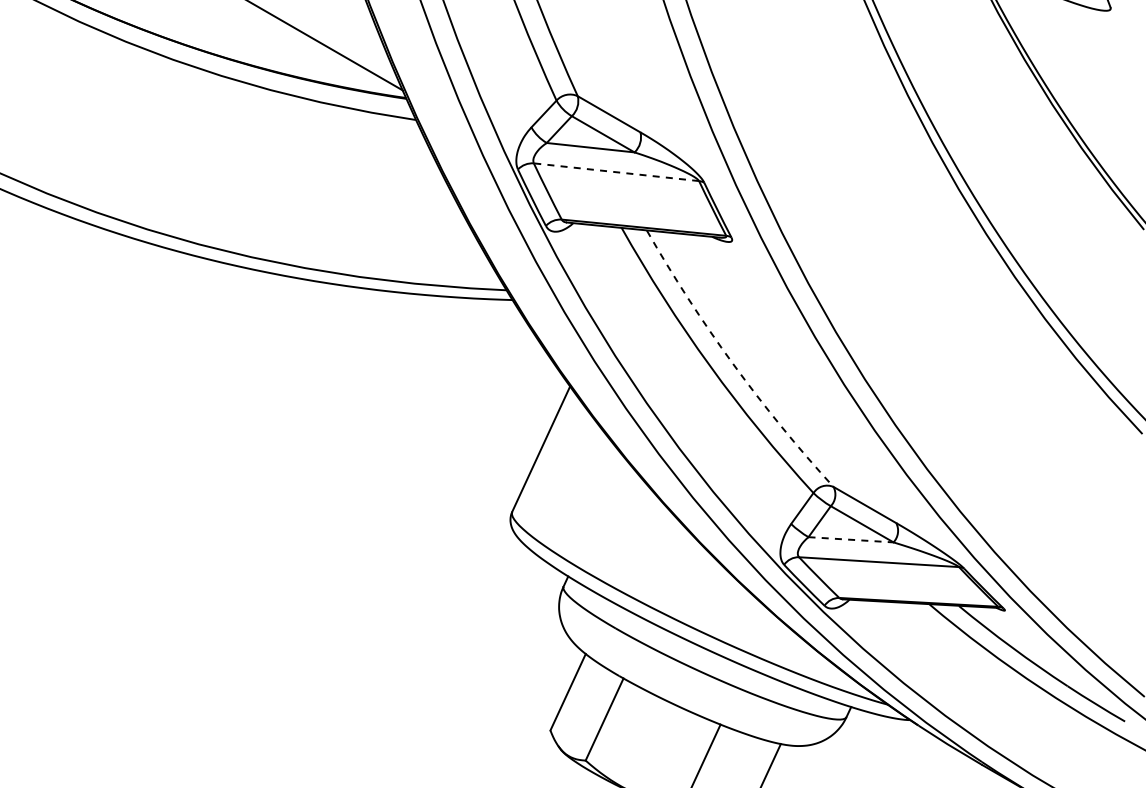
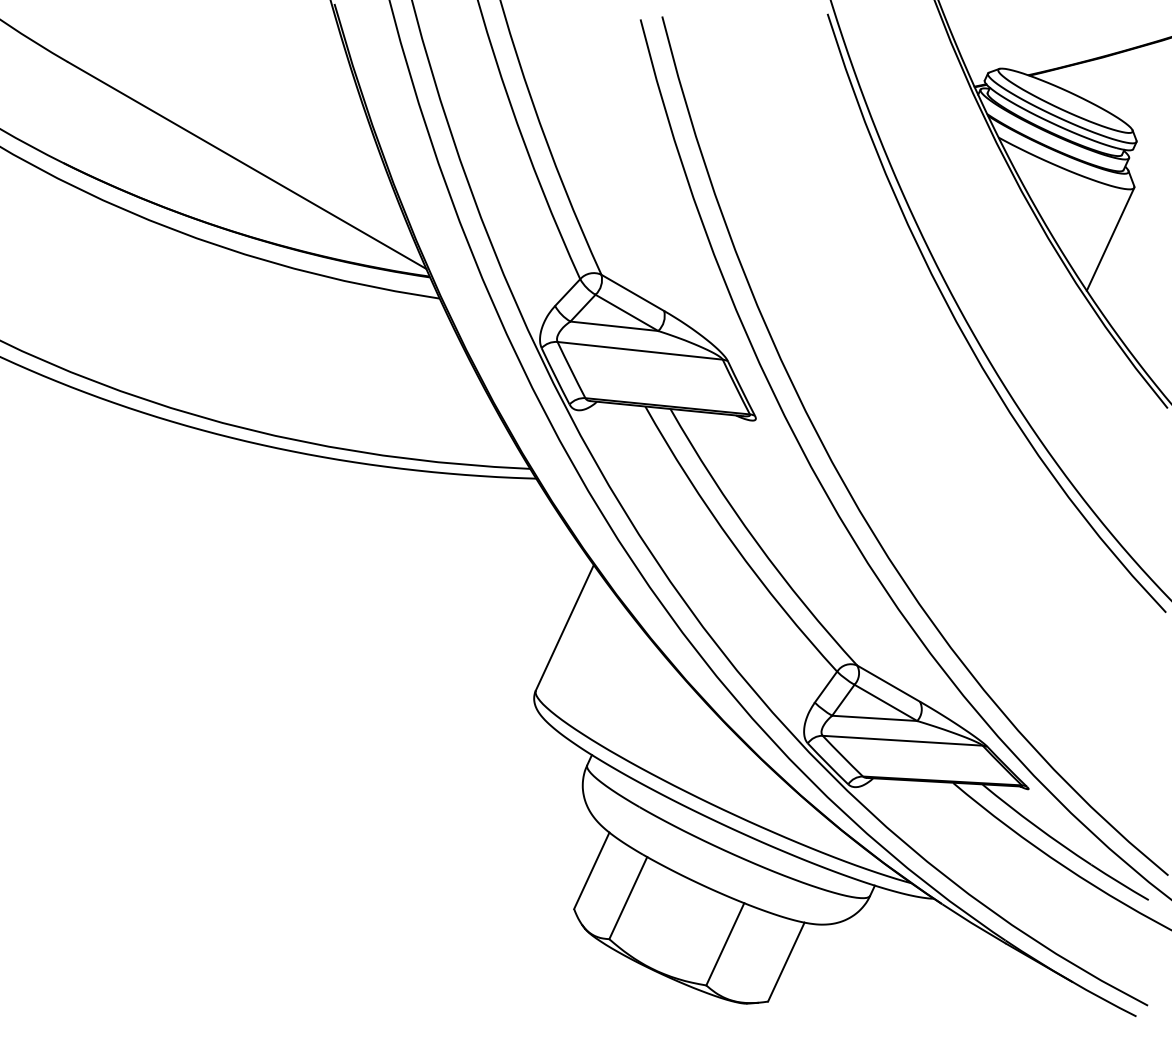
line: (1086, 59) -> (1110, 238), added
line: (615, 171) -> (639, 350), dashed -> solid
arc: (732, 363) -> (756, 542), dashed -> solid
line: (850, 539) -> (874, 718), dashed -> solid

